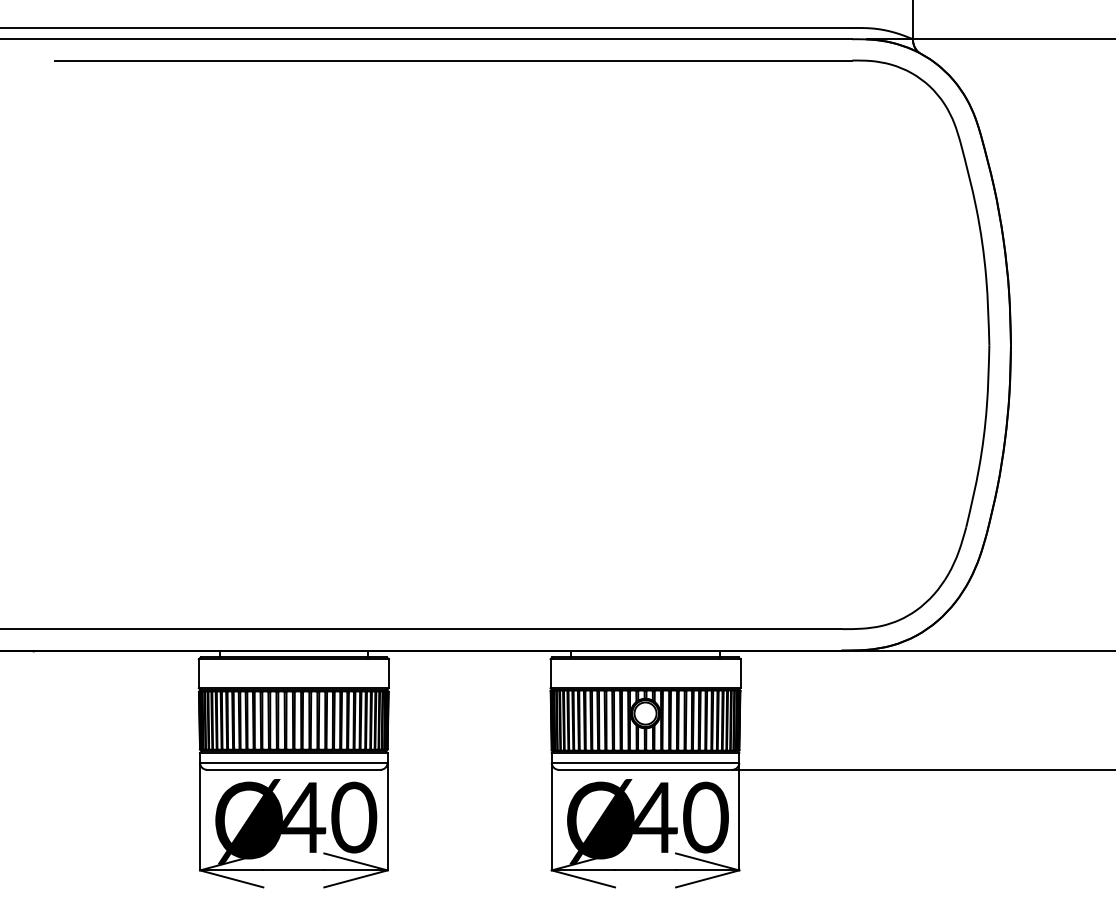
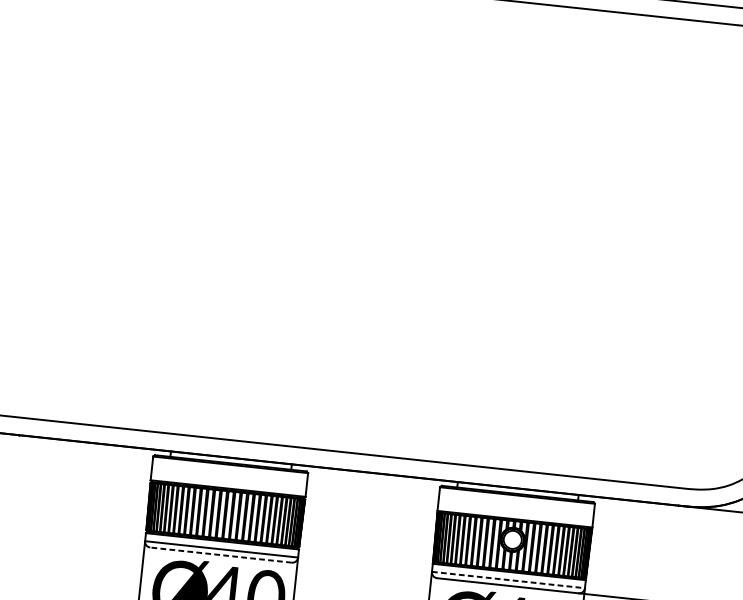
line: (645, 762) -> (508, 579), solid -> dashed
line: (293, 769) -> (220, 554), solid -> dashed

